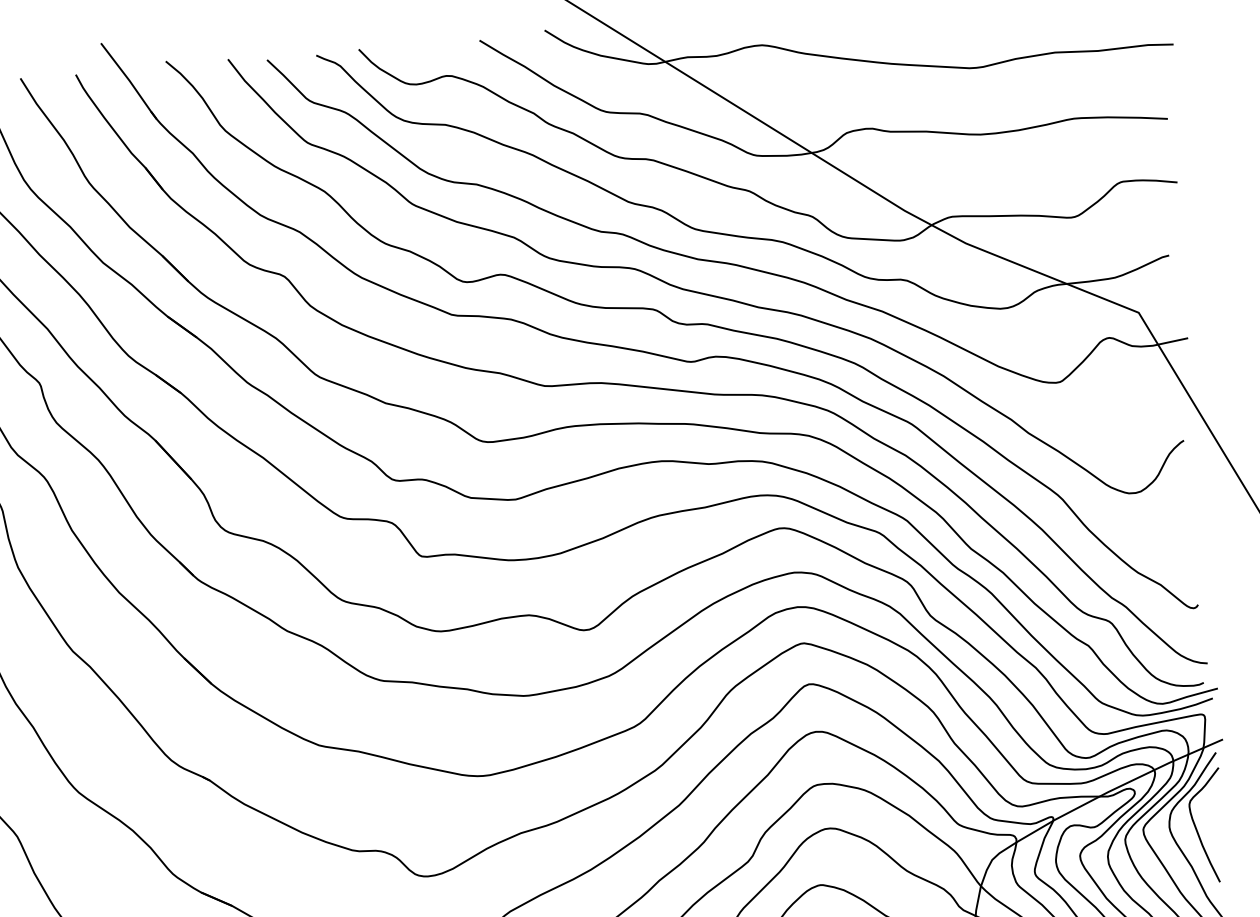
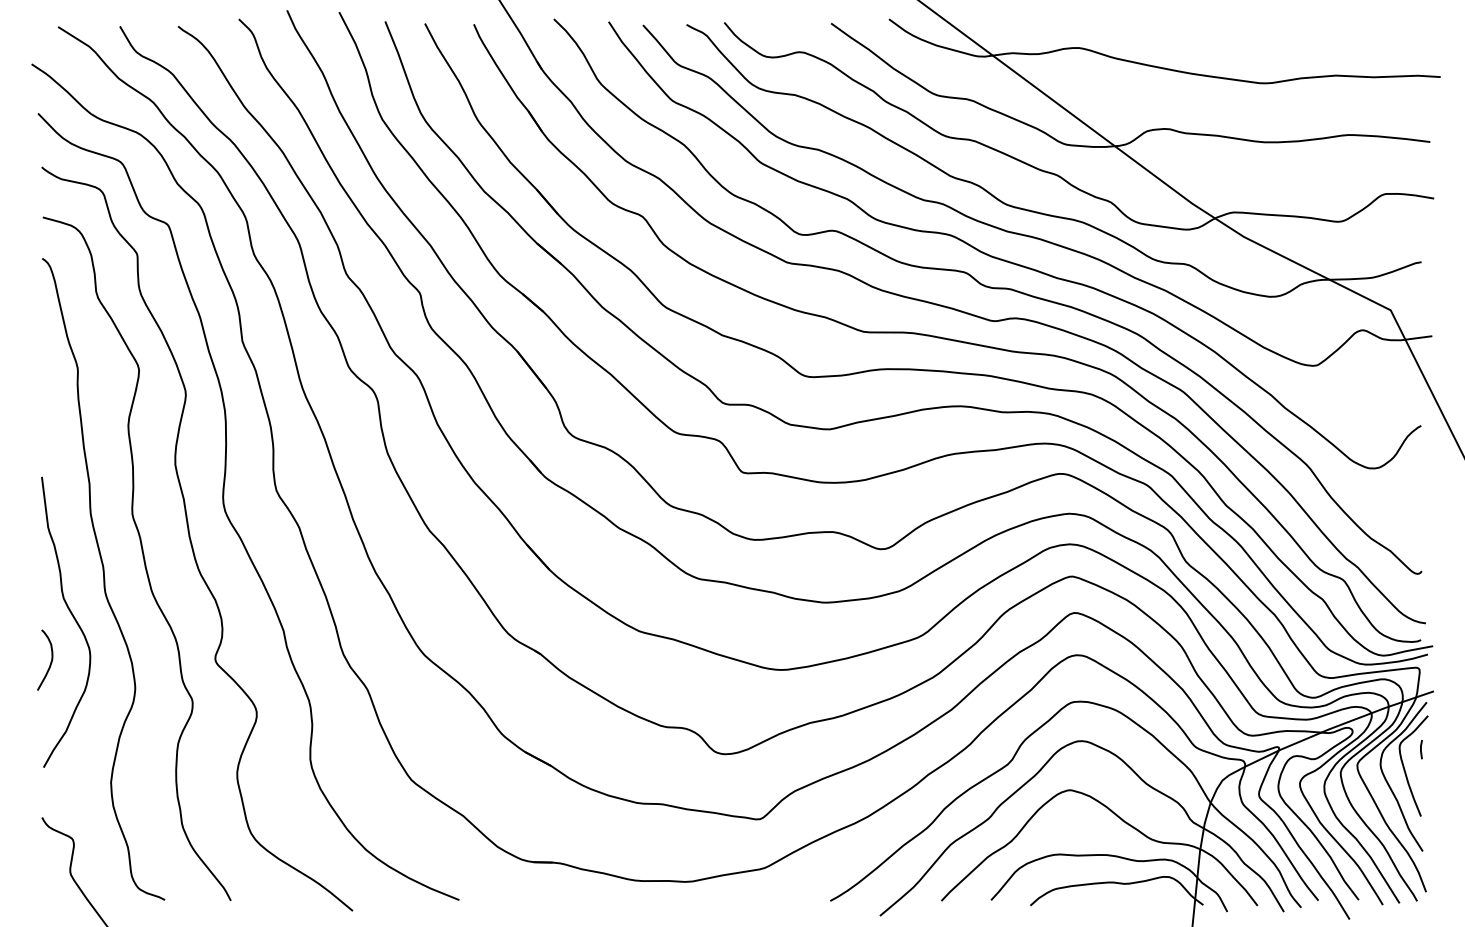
line: (1214, 806) -> (1421, 749), added

